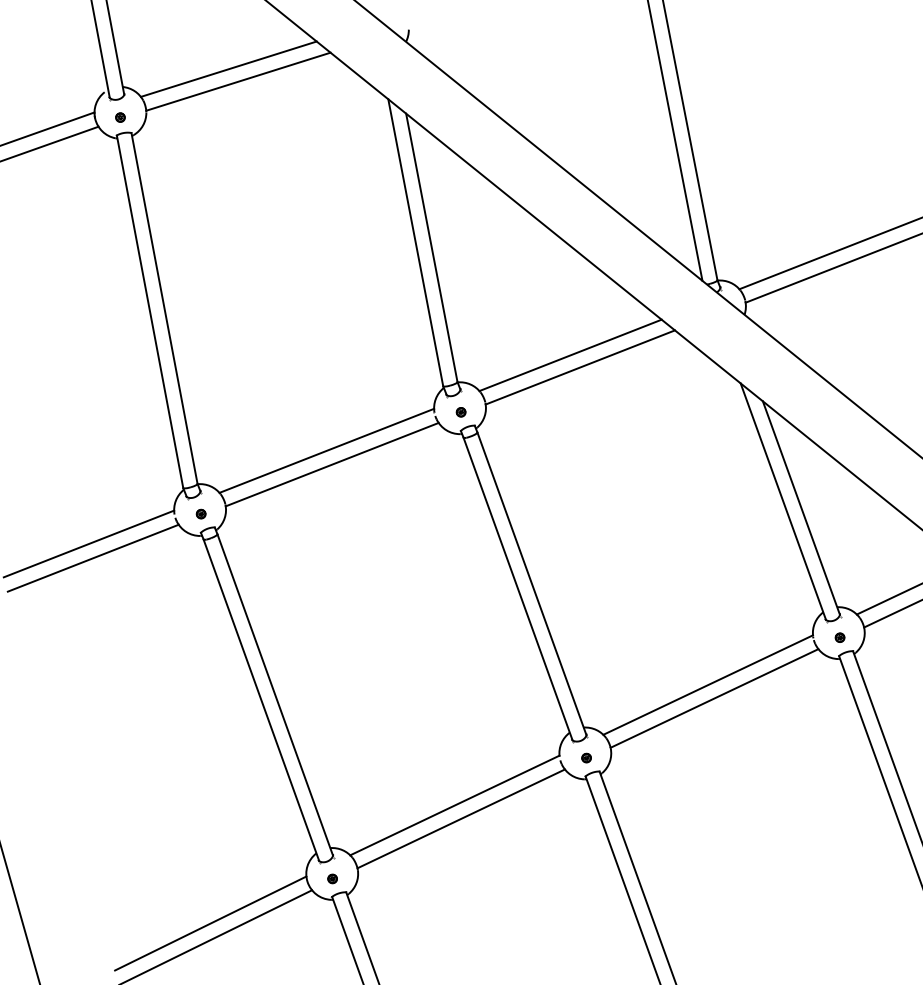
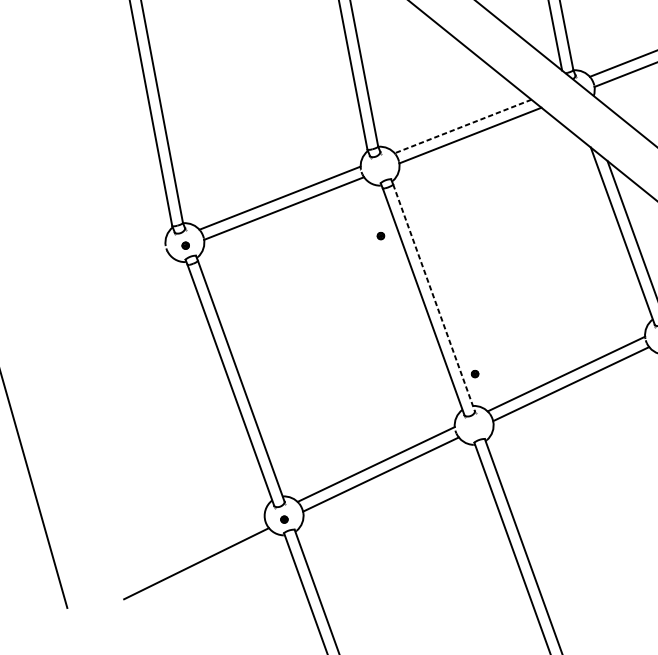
line: (570, 355) -> (463, 126), solid -> dashed
part: (460, 412) -> (380, 236), moved
line: (88, 543) -> (101, 267), removed
line: (92, 557) -> (104, 278), removed
line: (531, 583) -> (433, 297), solid -> dashed
part: (586, 757) -> (475, 373), moved
line: (210, 923) -> (192, 553), removed

